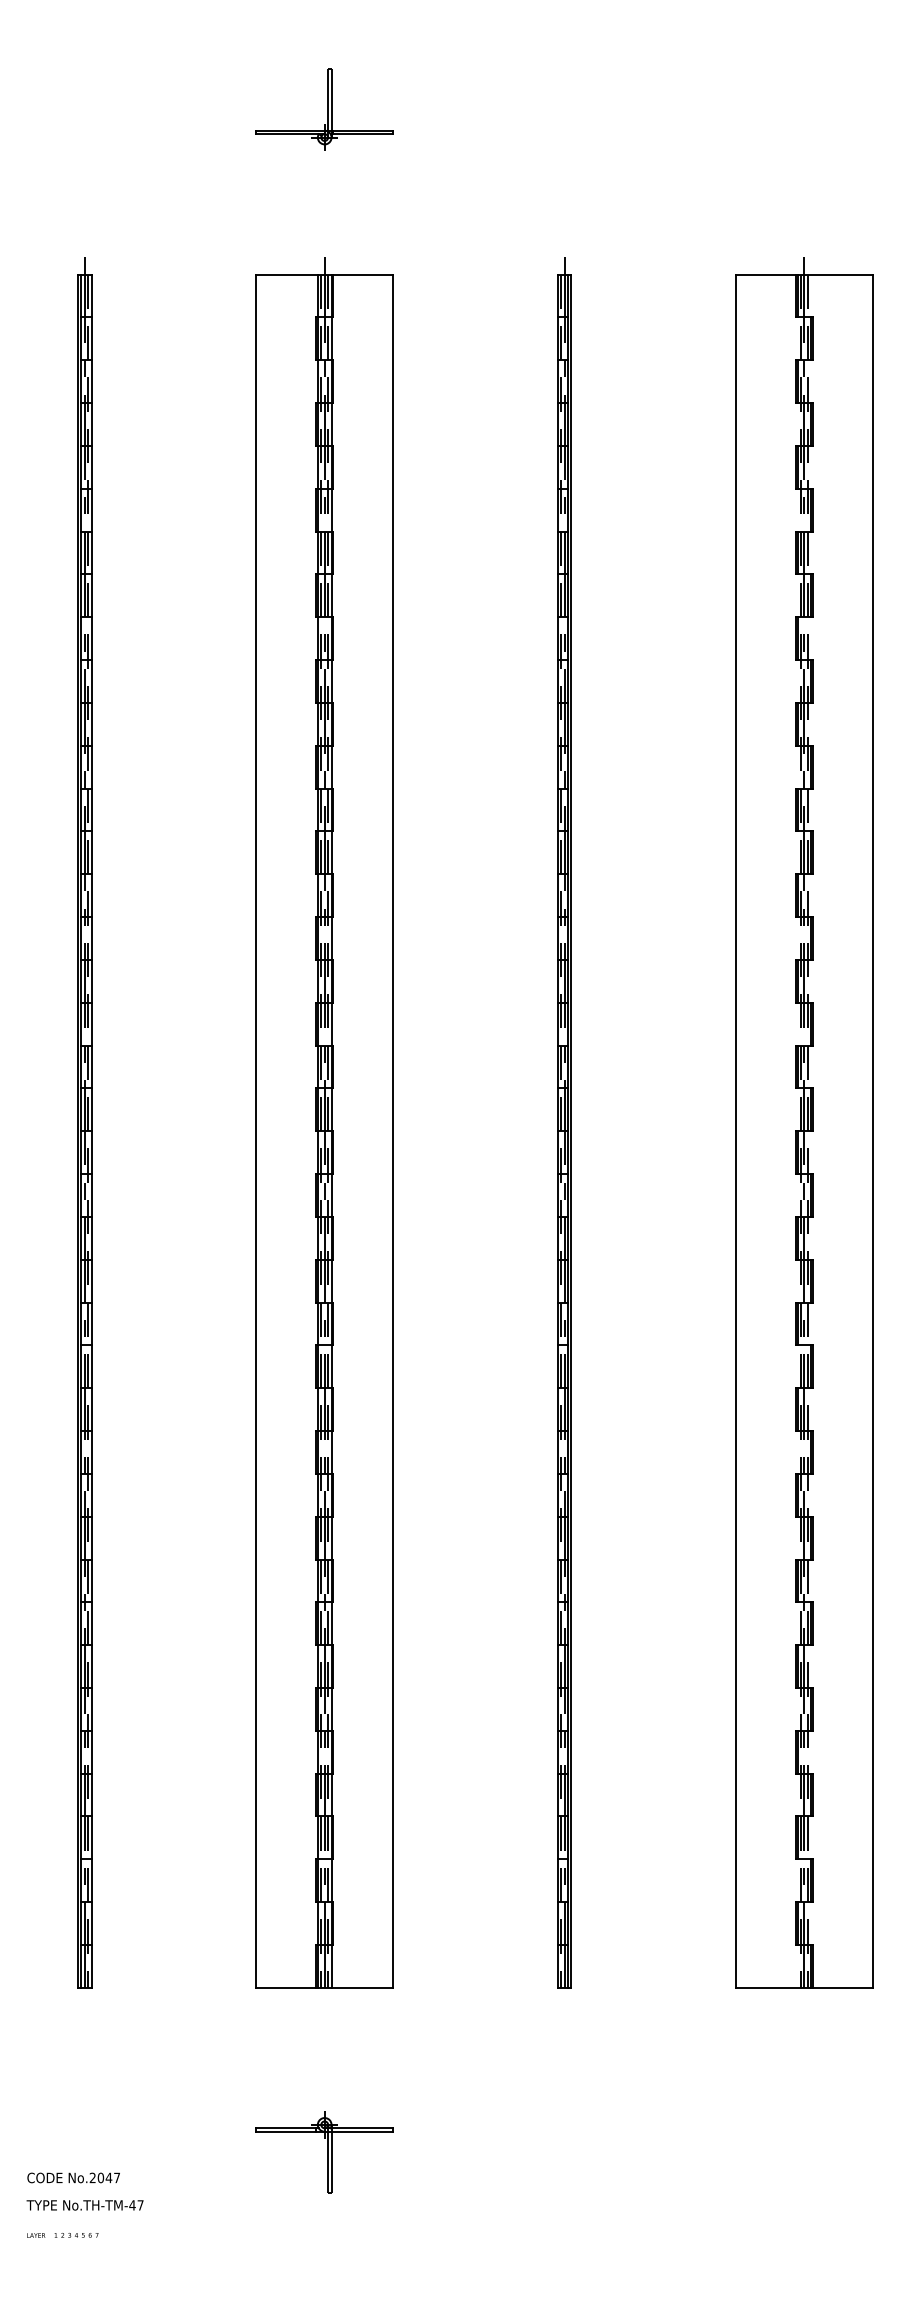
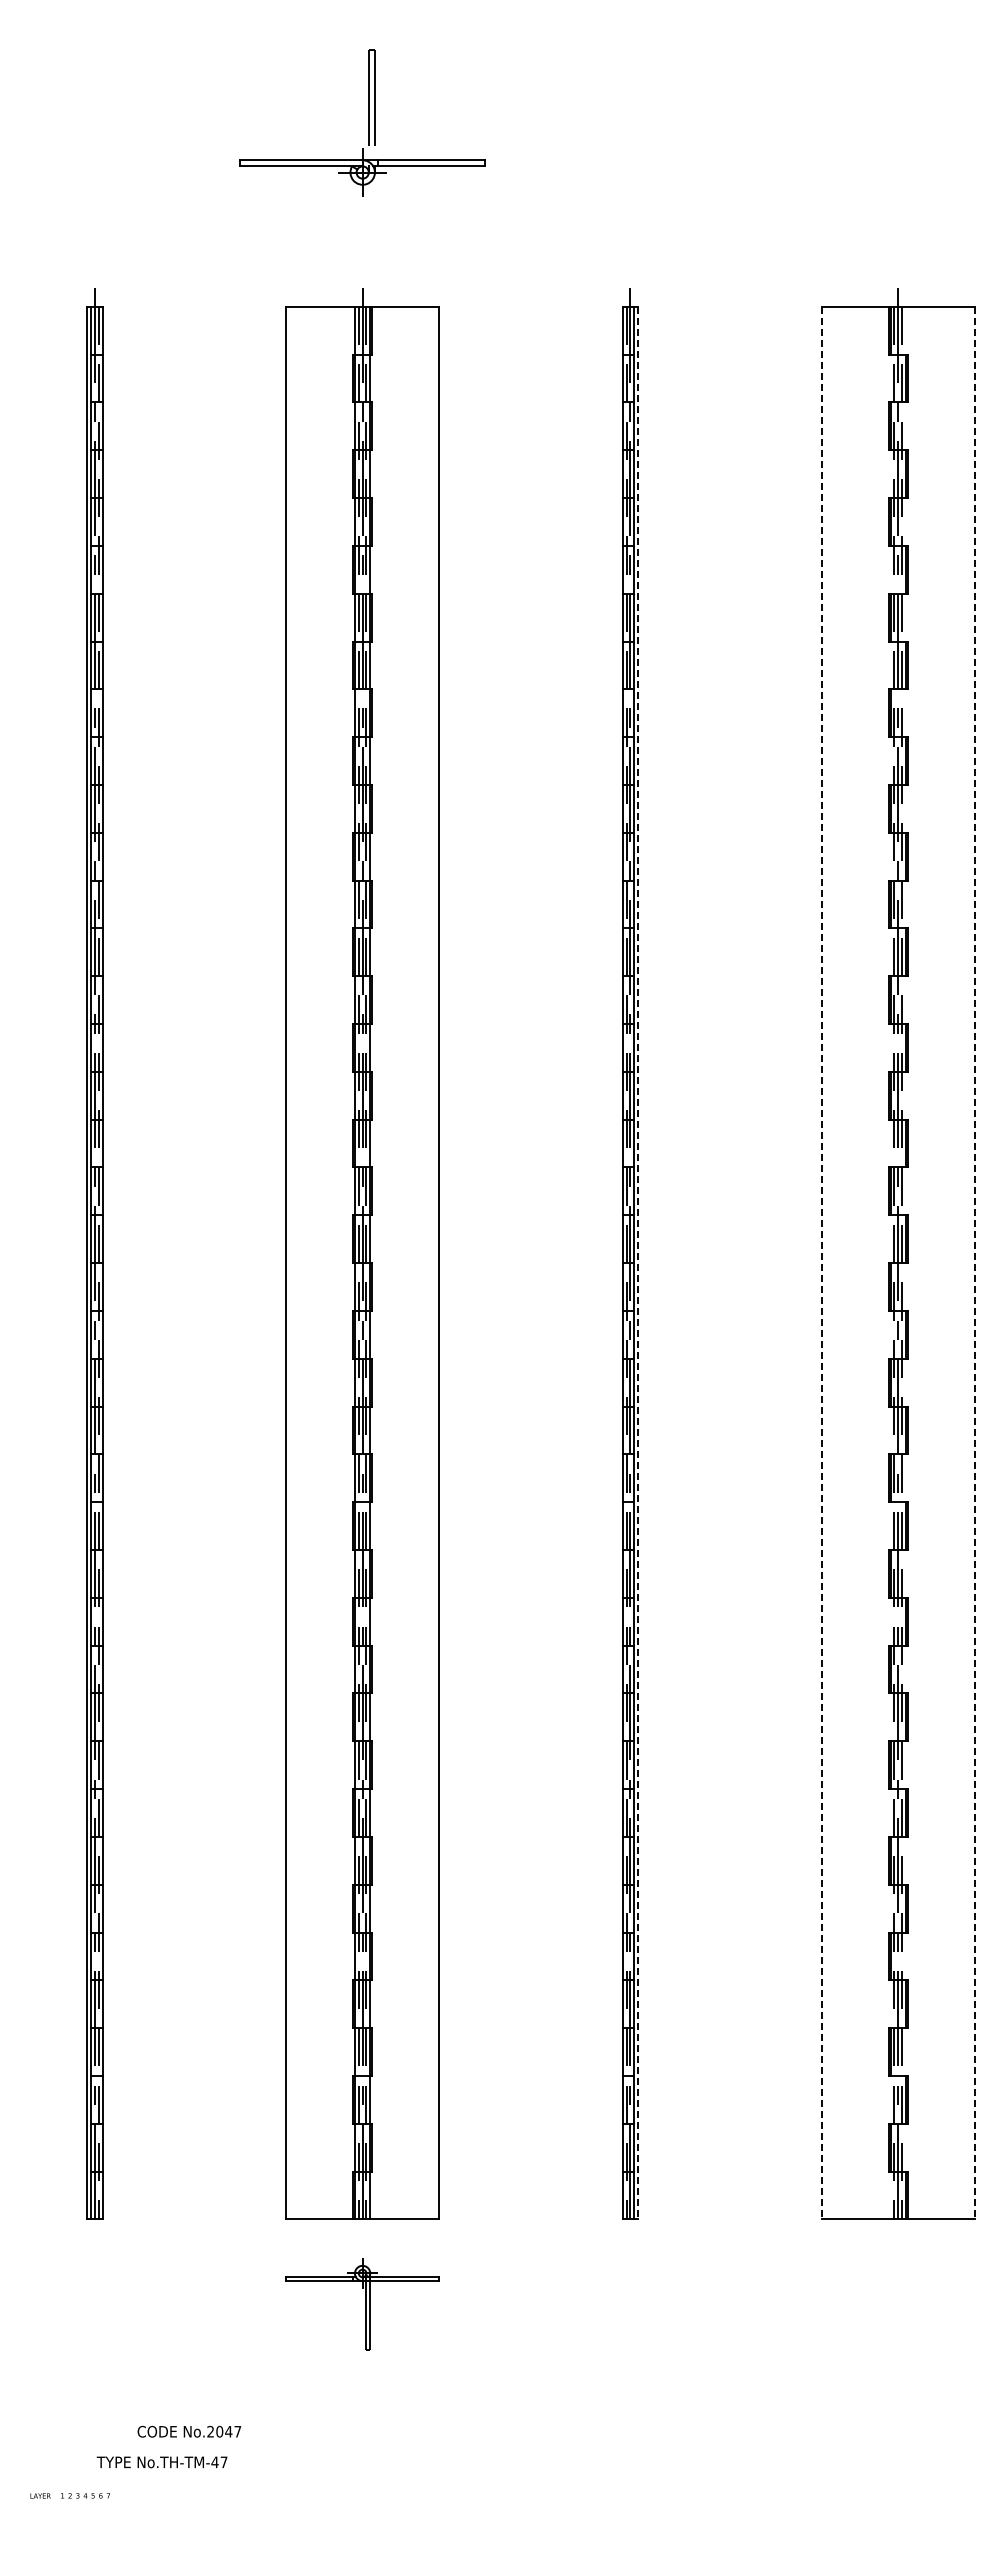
part: (324, 109) -> (362, 122), size x1.6
line: (571, 1131) -> (638, 1263), solid -> dashed
line: (735, 1131) -> (821, 1263), solid -> dashed
line: (872, 1131) -> (974, 1263), solid -> dashed
part: (324, 2152) -> (362, 2304), moved
text: (73, 2177) -> (189, 2431), moved
text: (84, 2205) -> (161, 2462), moved

